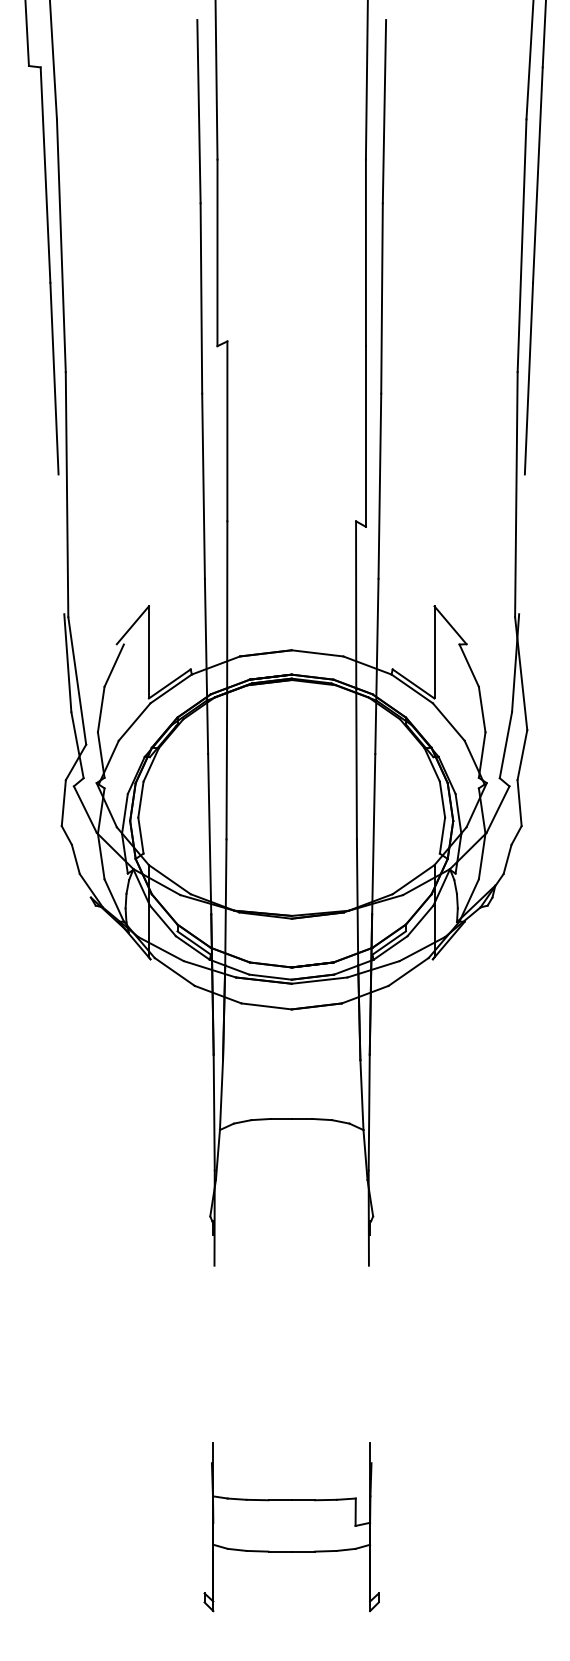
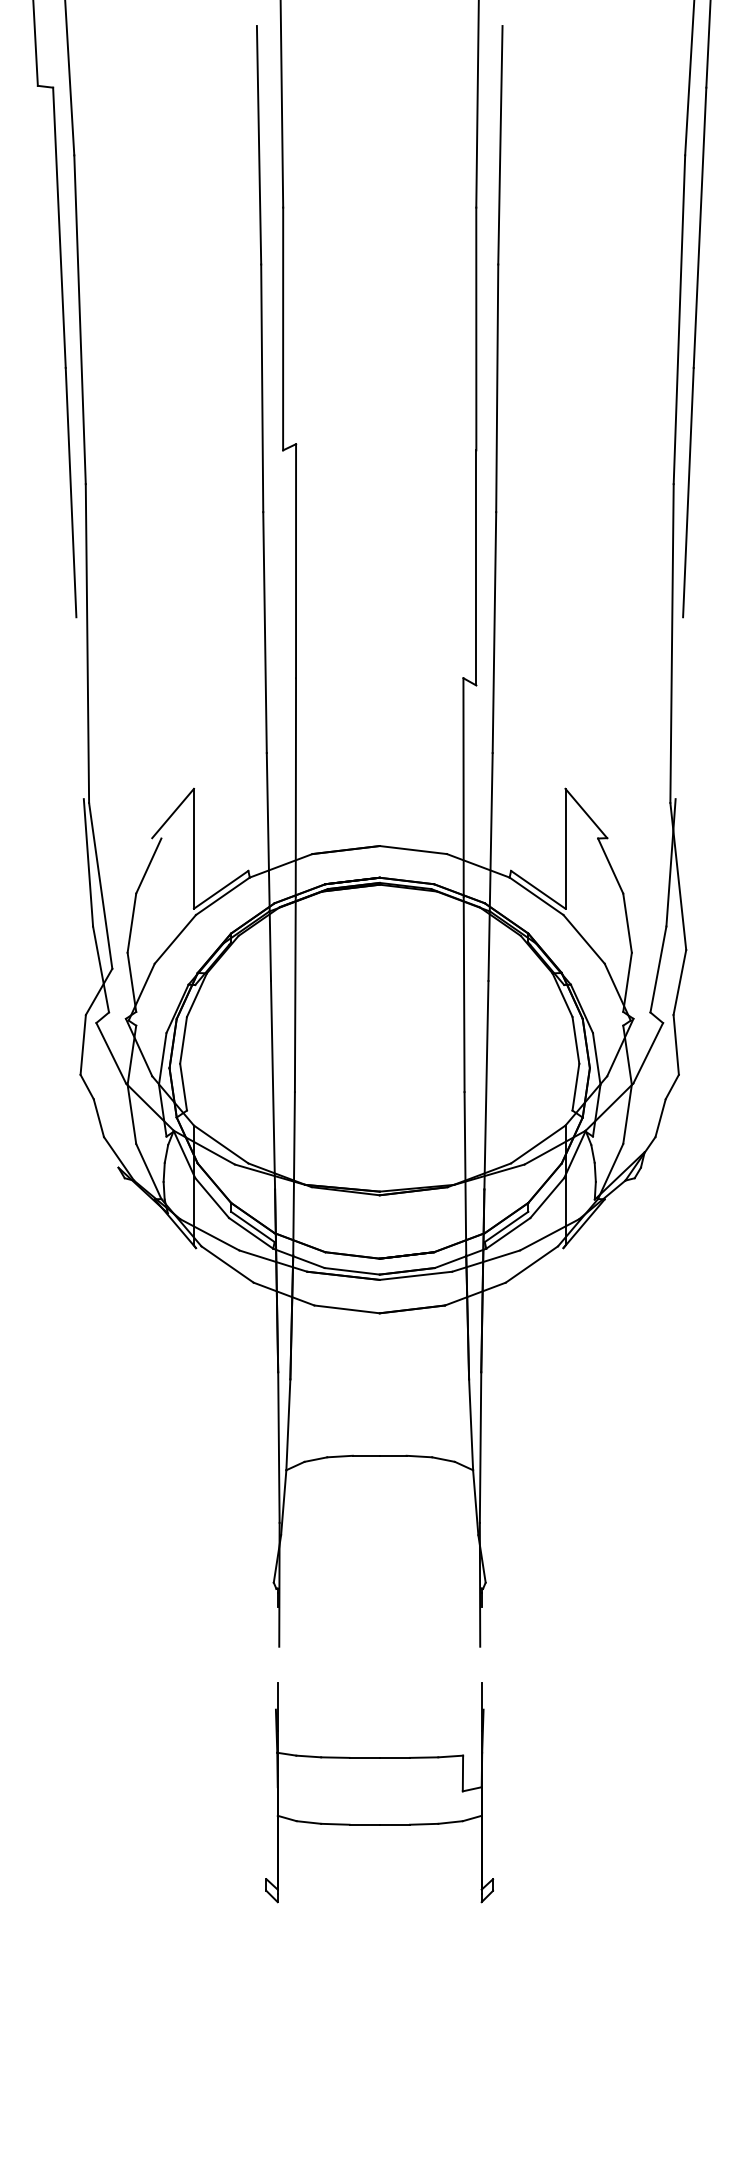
part: (291, 1526) -> (379, 1792), moved

